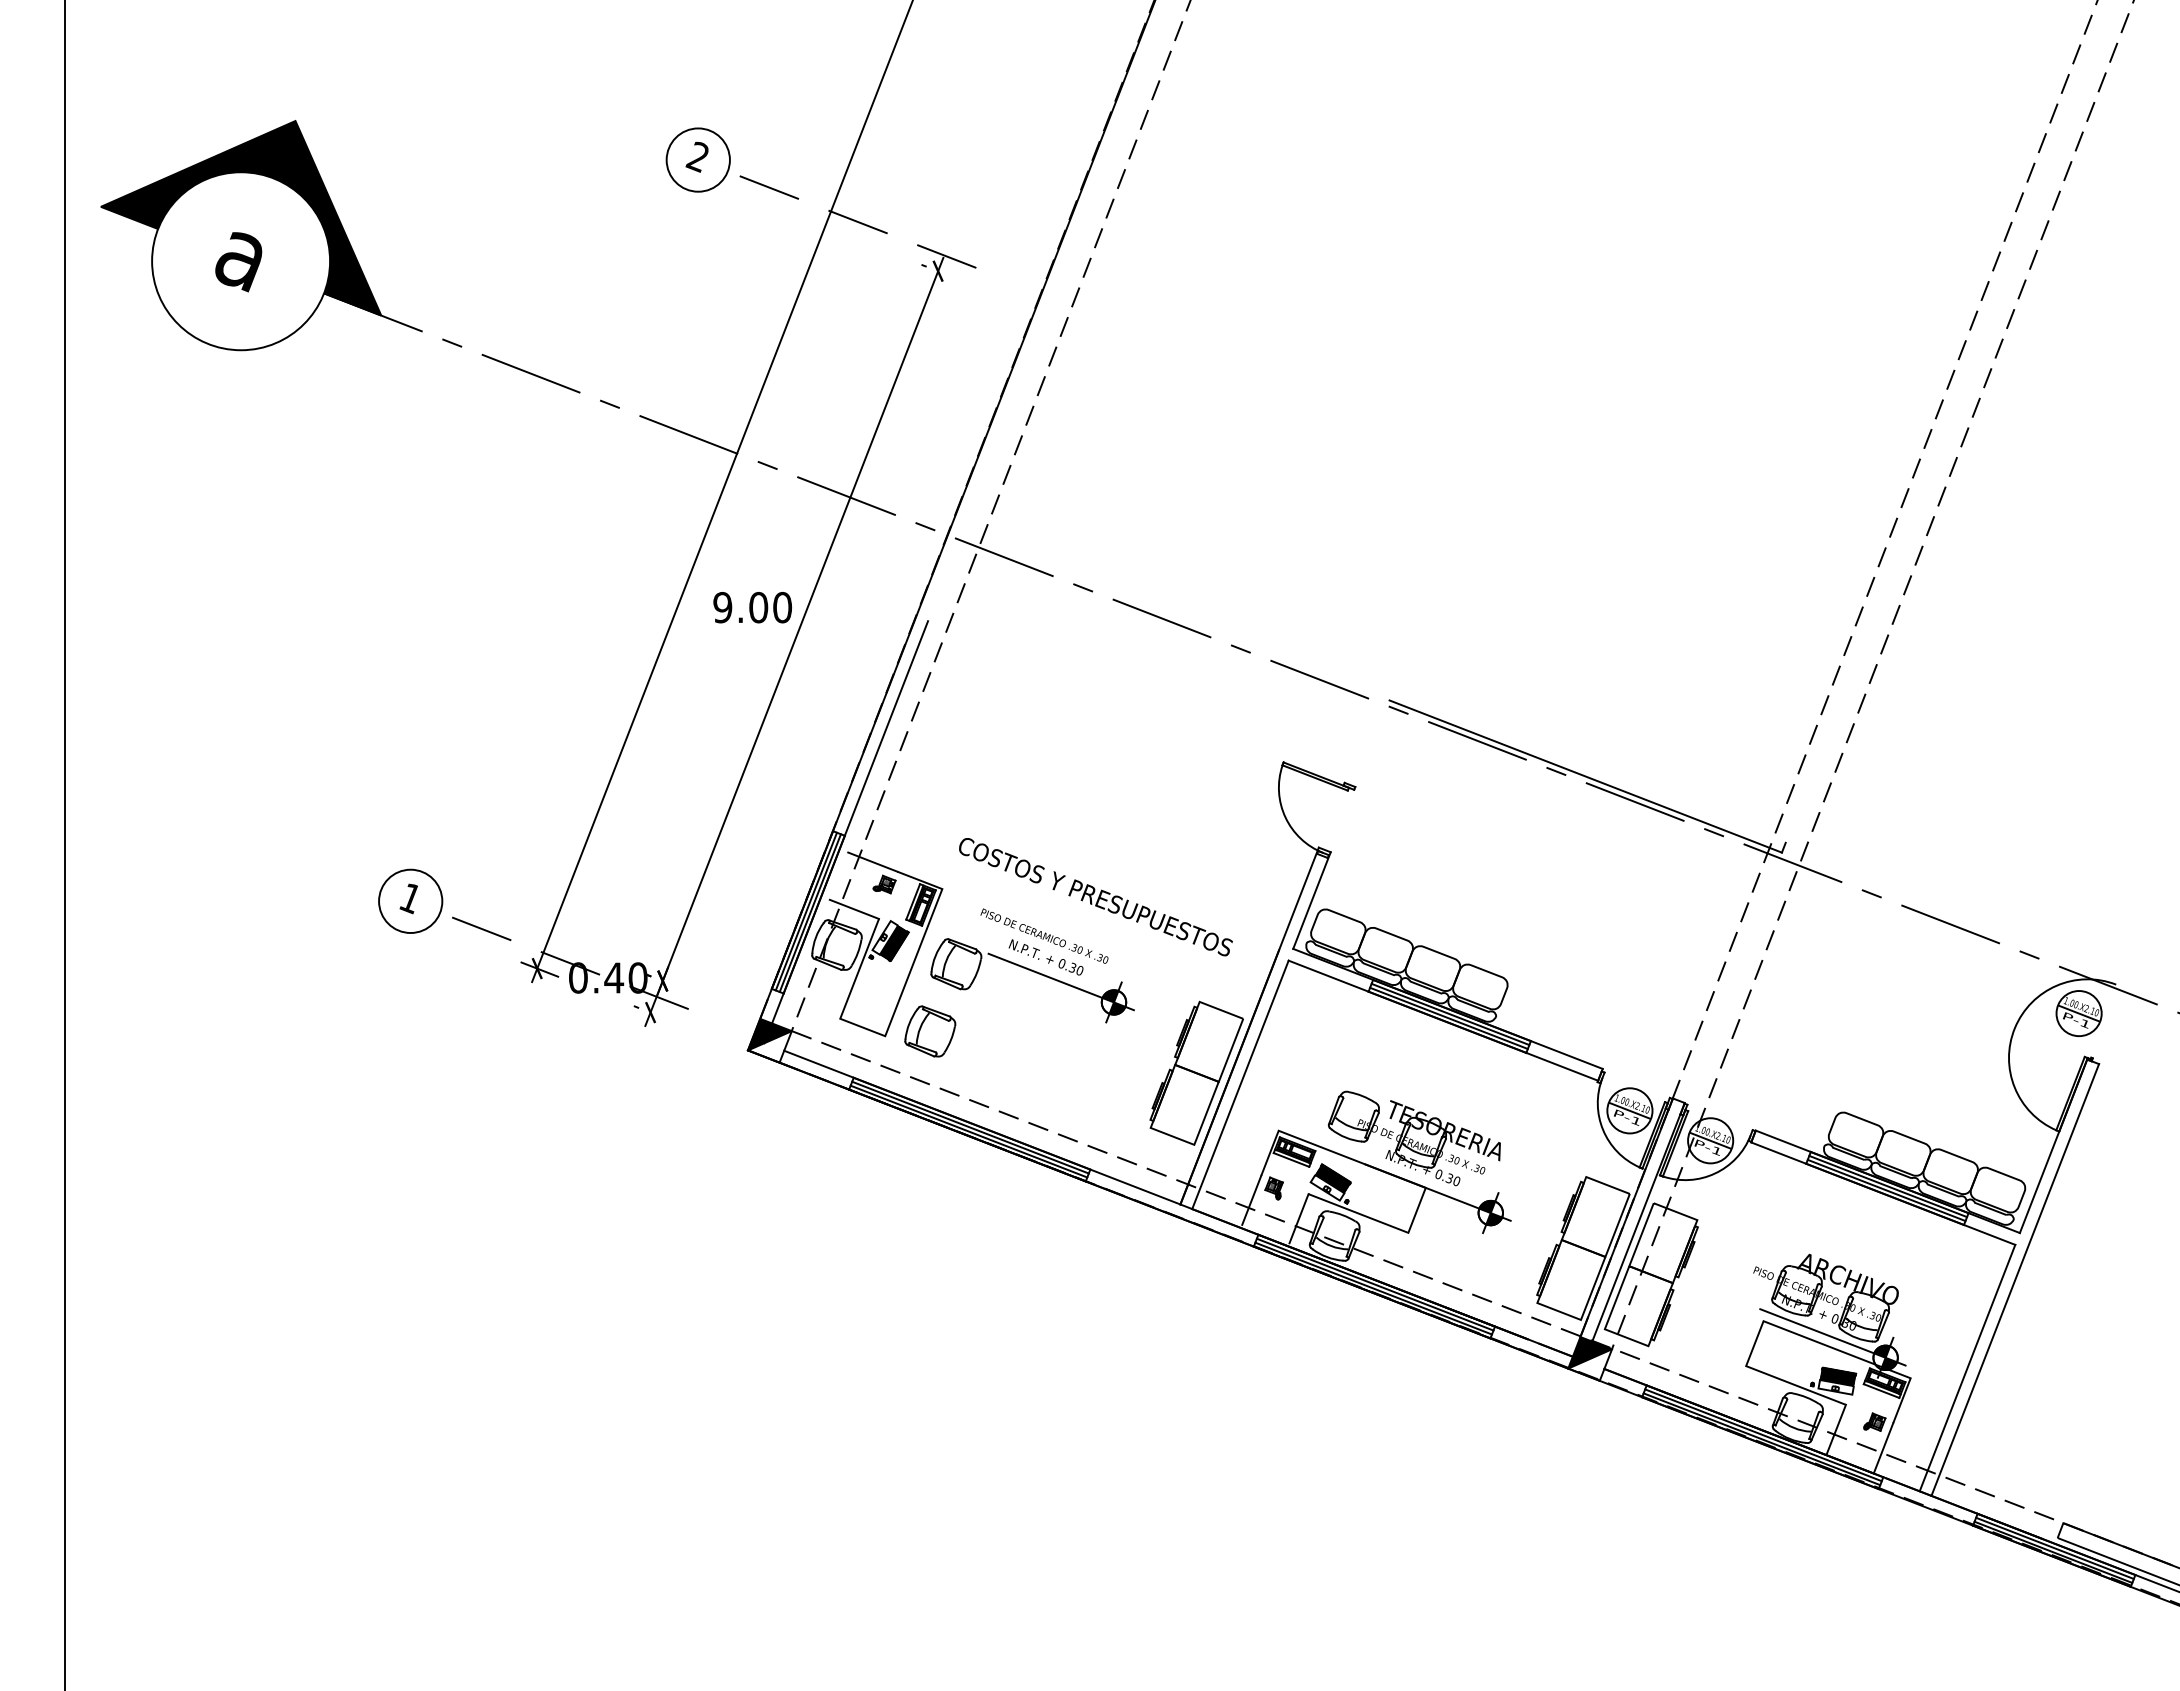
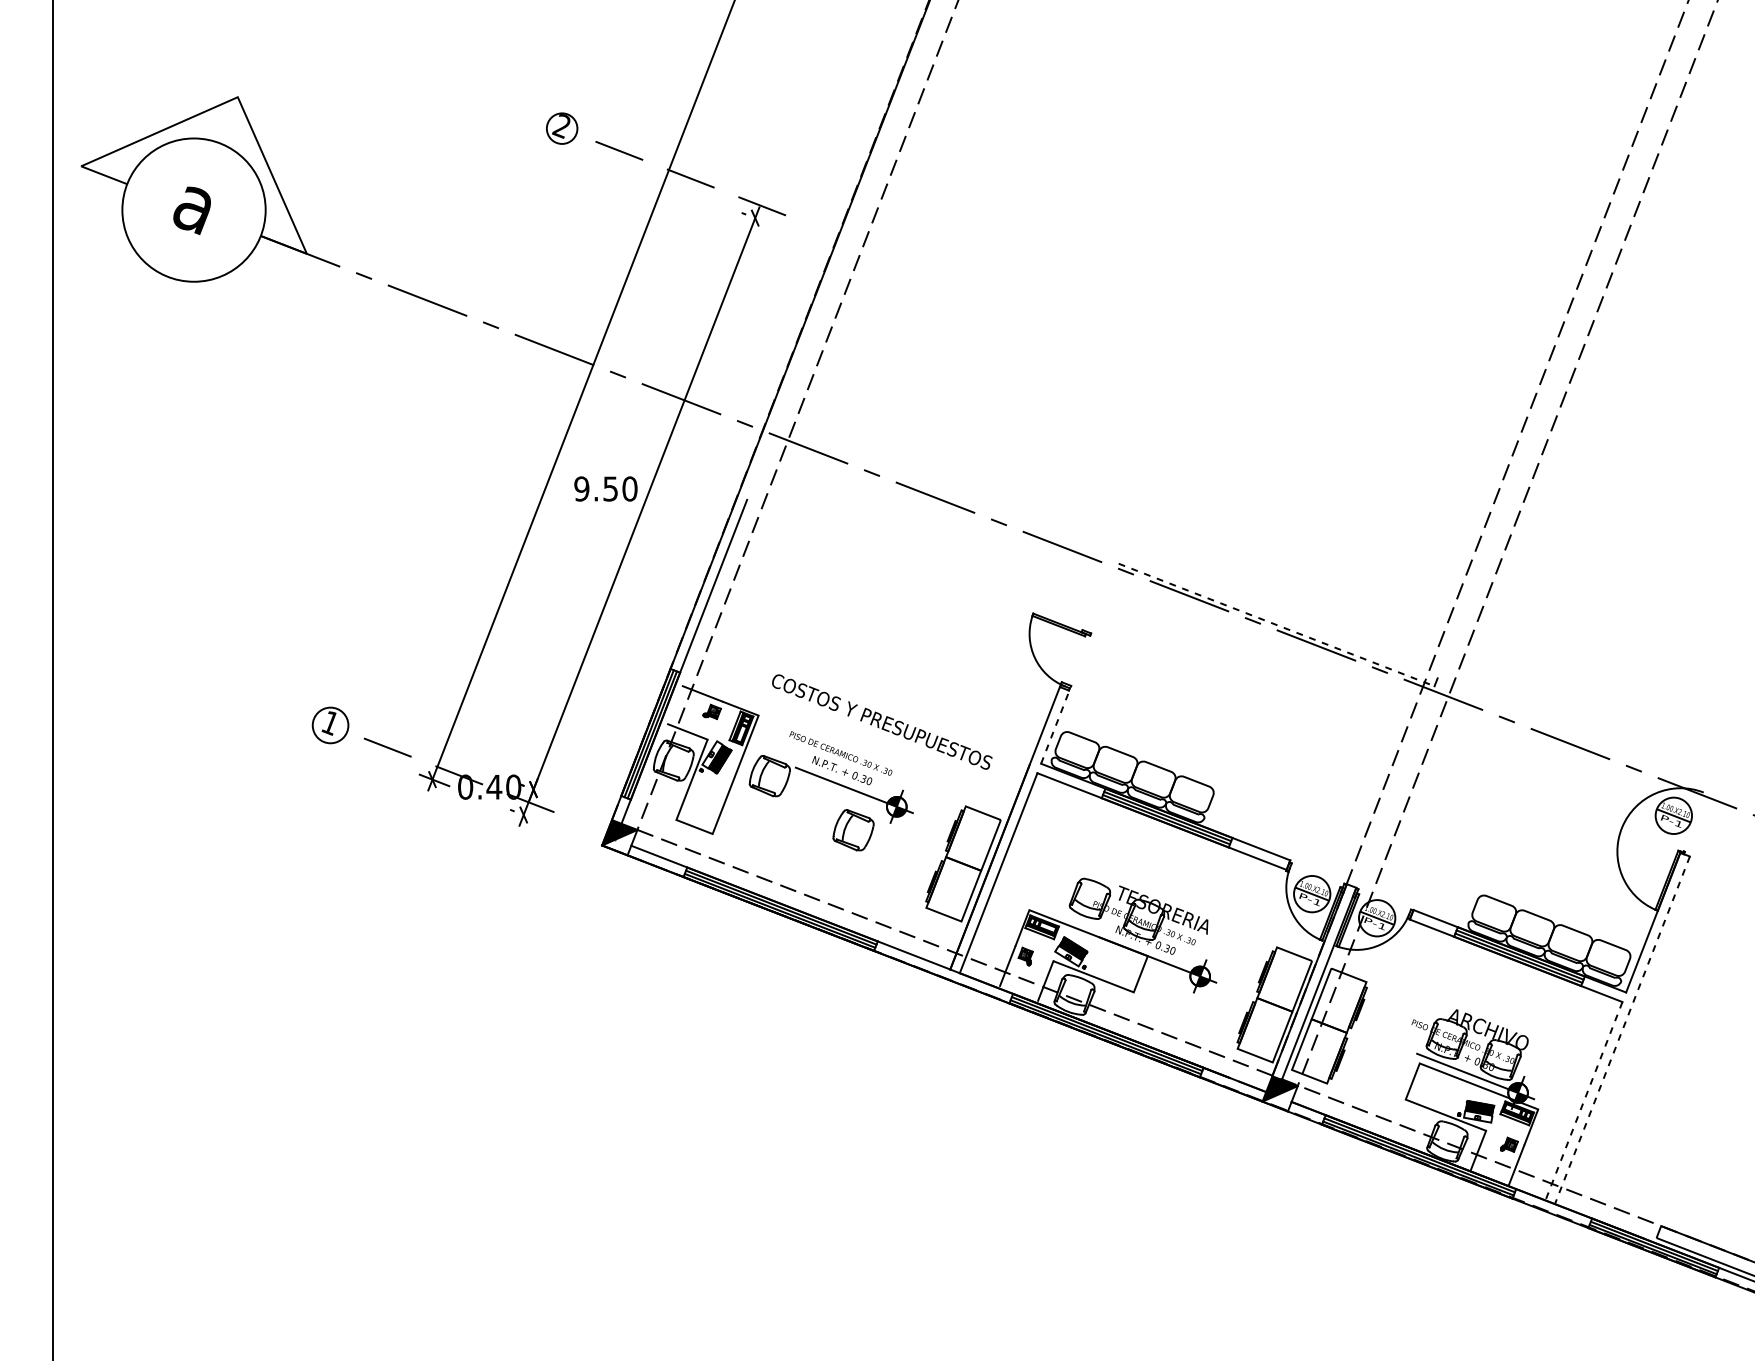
circle: (697, 159) -> (561, 128), size x0.6
fill: (240, 218) -> (193, 175), removed
text: (758, 607) -> (610, 488), 9.00 -> 9.50
line: (1586, 776) -> (1277, 624), solid -> dashed
line: (1311, 900) -> (1055, 724), solid -> dashed
circle: (410, 901) -> (330, 725), size x0.7
part: (930, 1031) -> (853, 830), moved
line: (2015, 1279) -> (1622, 1029), solid -> dashed
line: (1967, 1368) -> (1583, 1101), solid -> dashed

